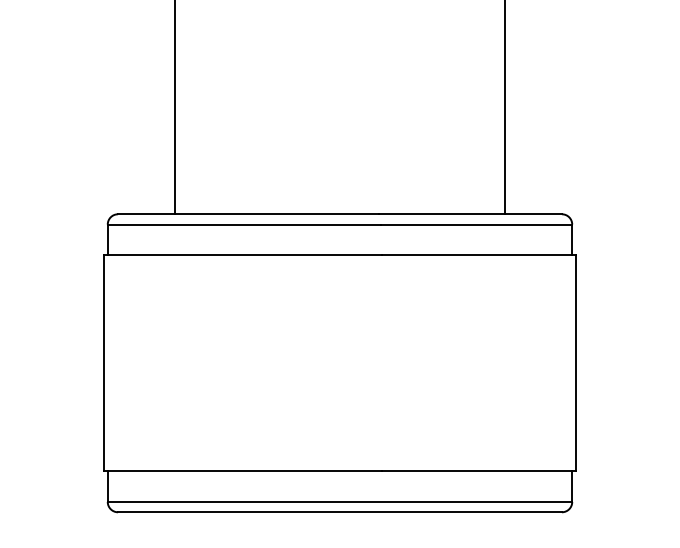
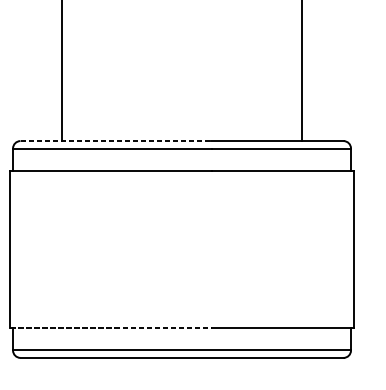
line: (248, 214) -> (115, 141), solid -> dashed
line: (242, 471) -> (111, 328), solid -> dashed

